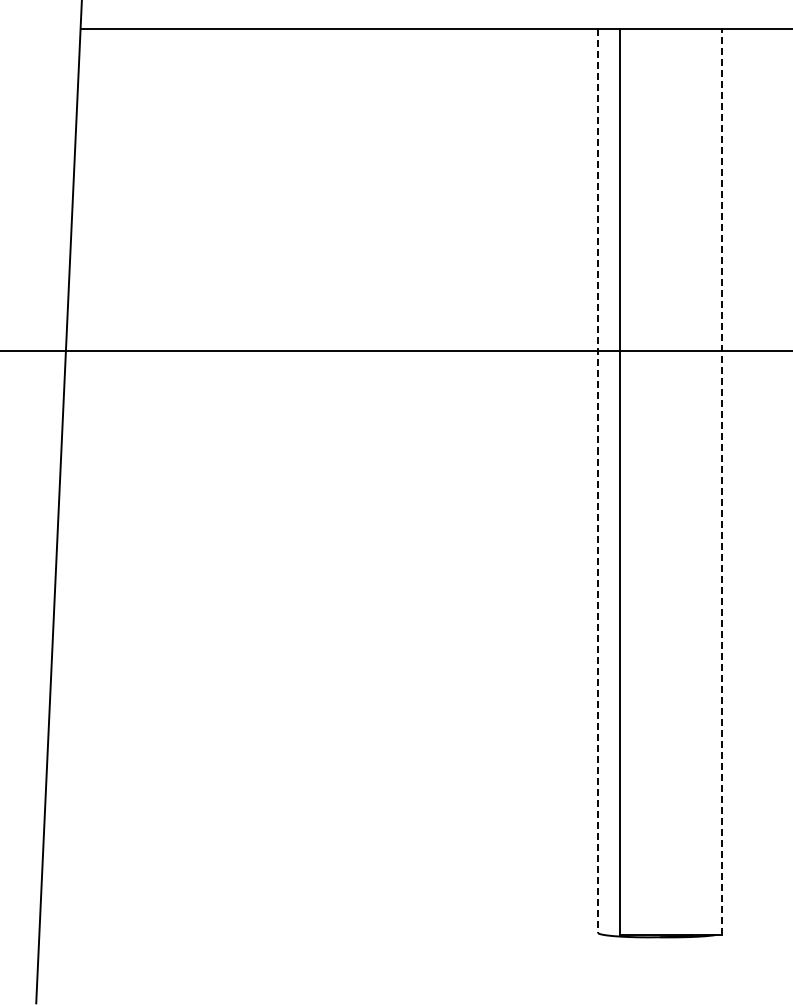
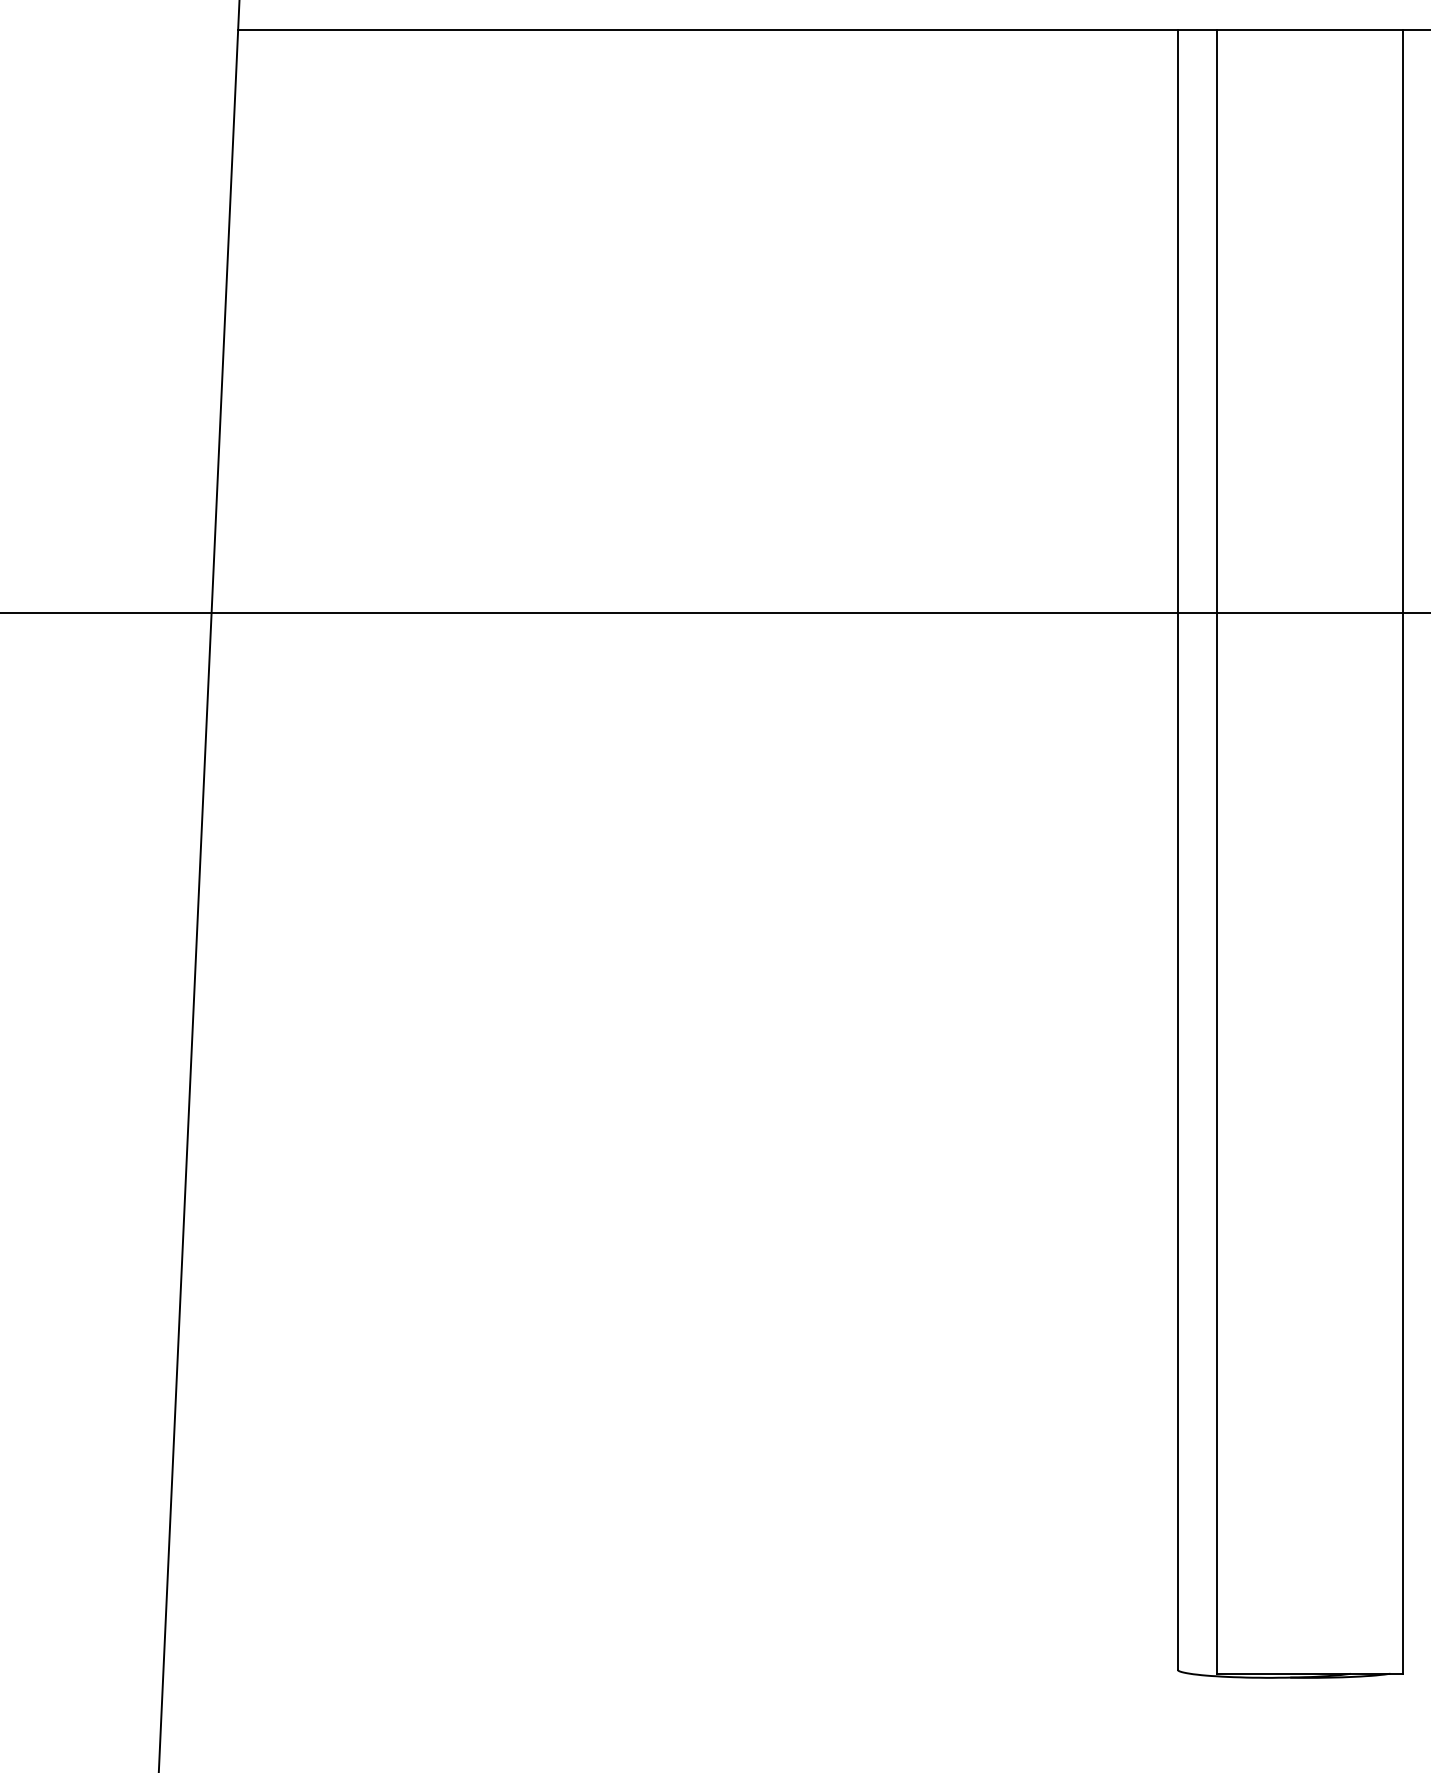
line: (598, 481) -> (1178, 850), dashed -> solid
line: (722, 482) -> (1403, 852), dashed -> solid

